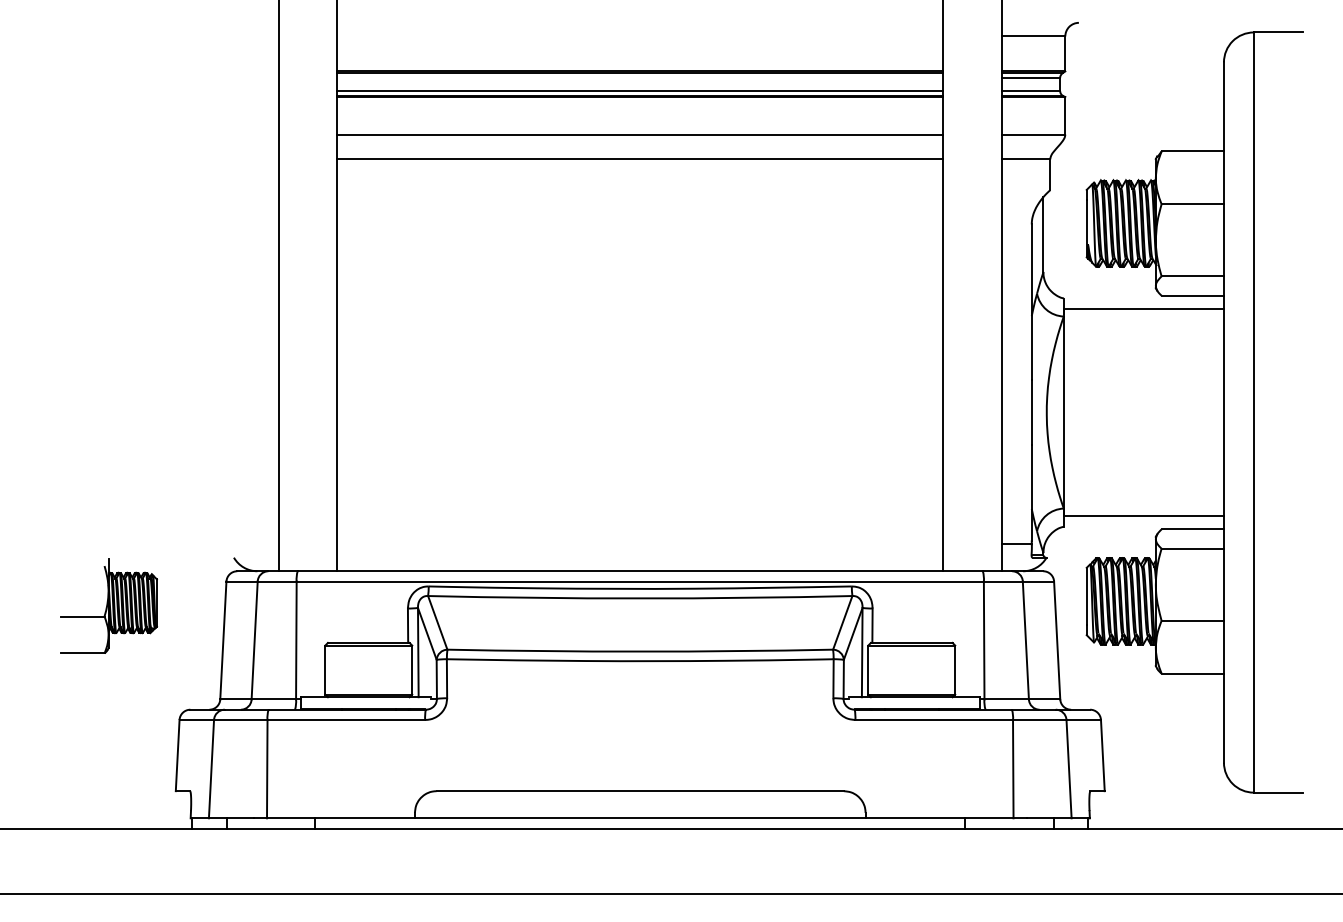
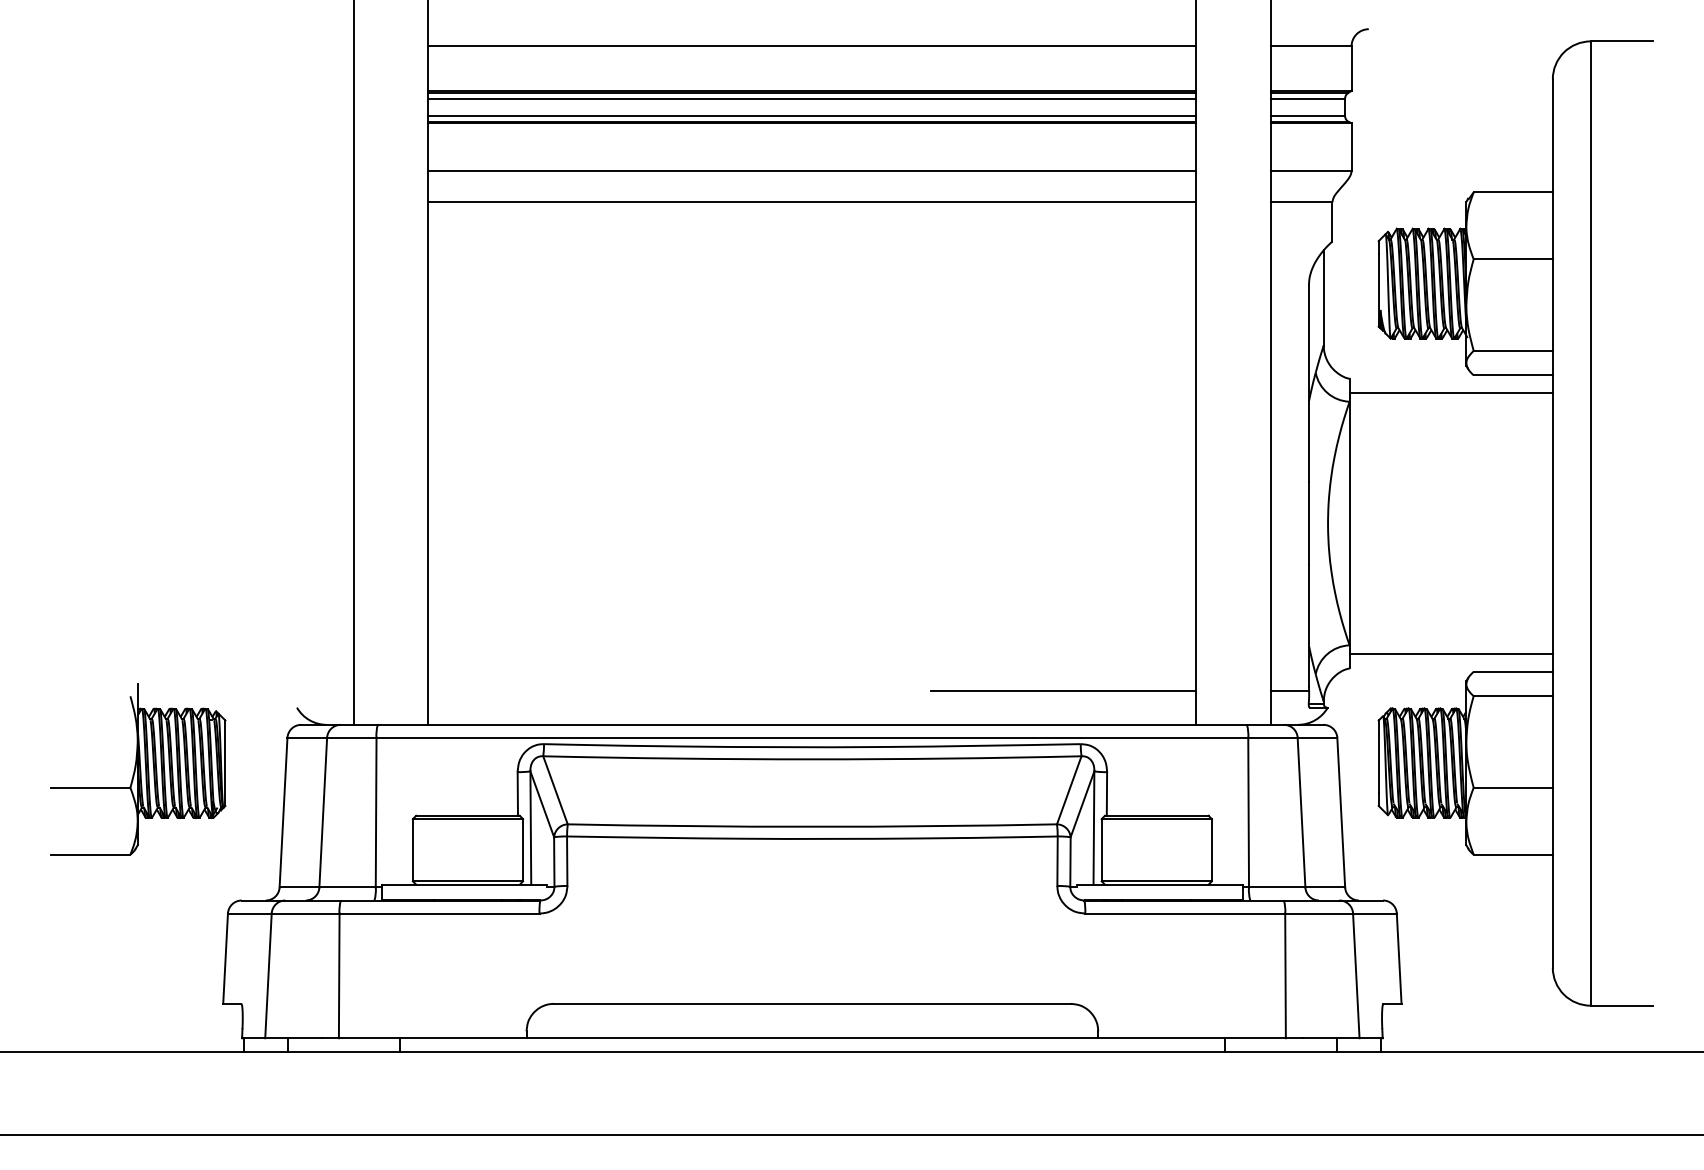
line: (640, 36) -> (812, 46), added
line: (640, 77) -> (812, 98), added
line: (838, 544) -> (1063, 690), added
part: (108, 606) -> (137, 769), size x1.43

